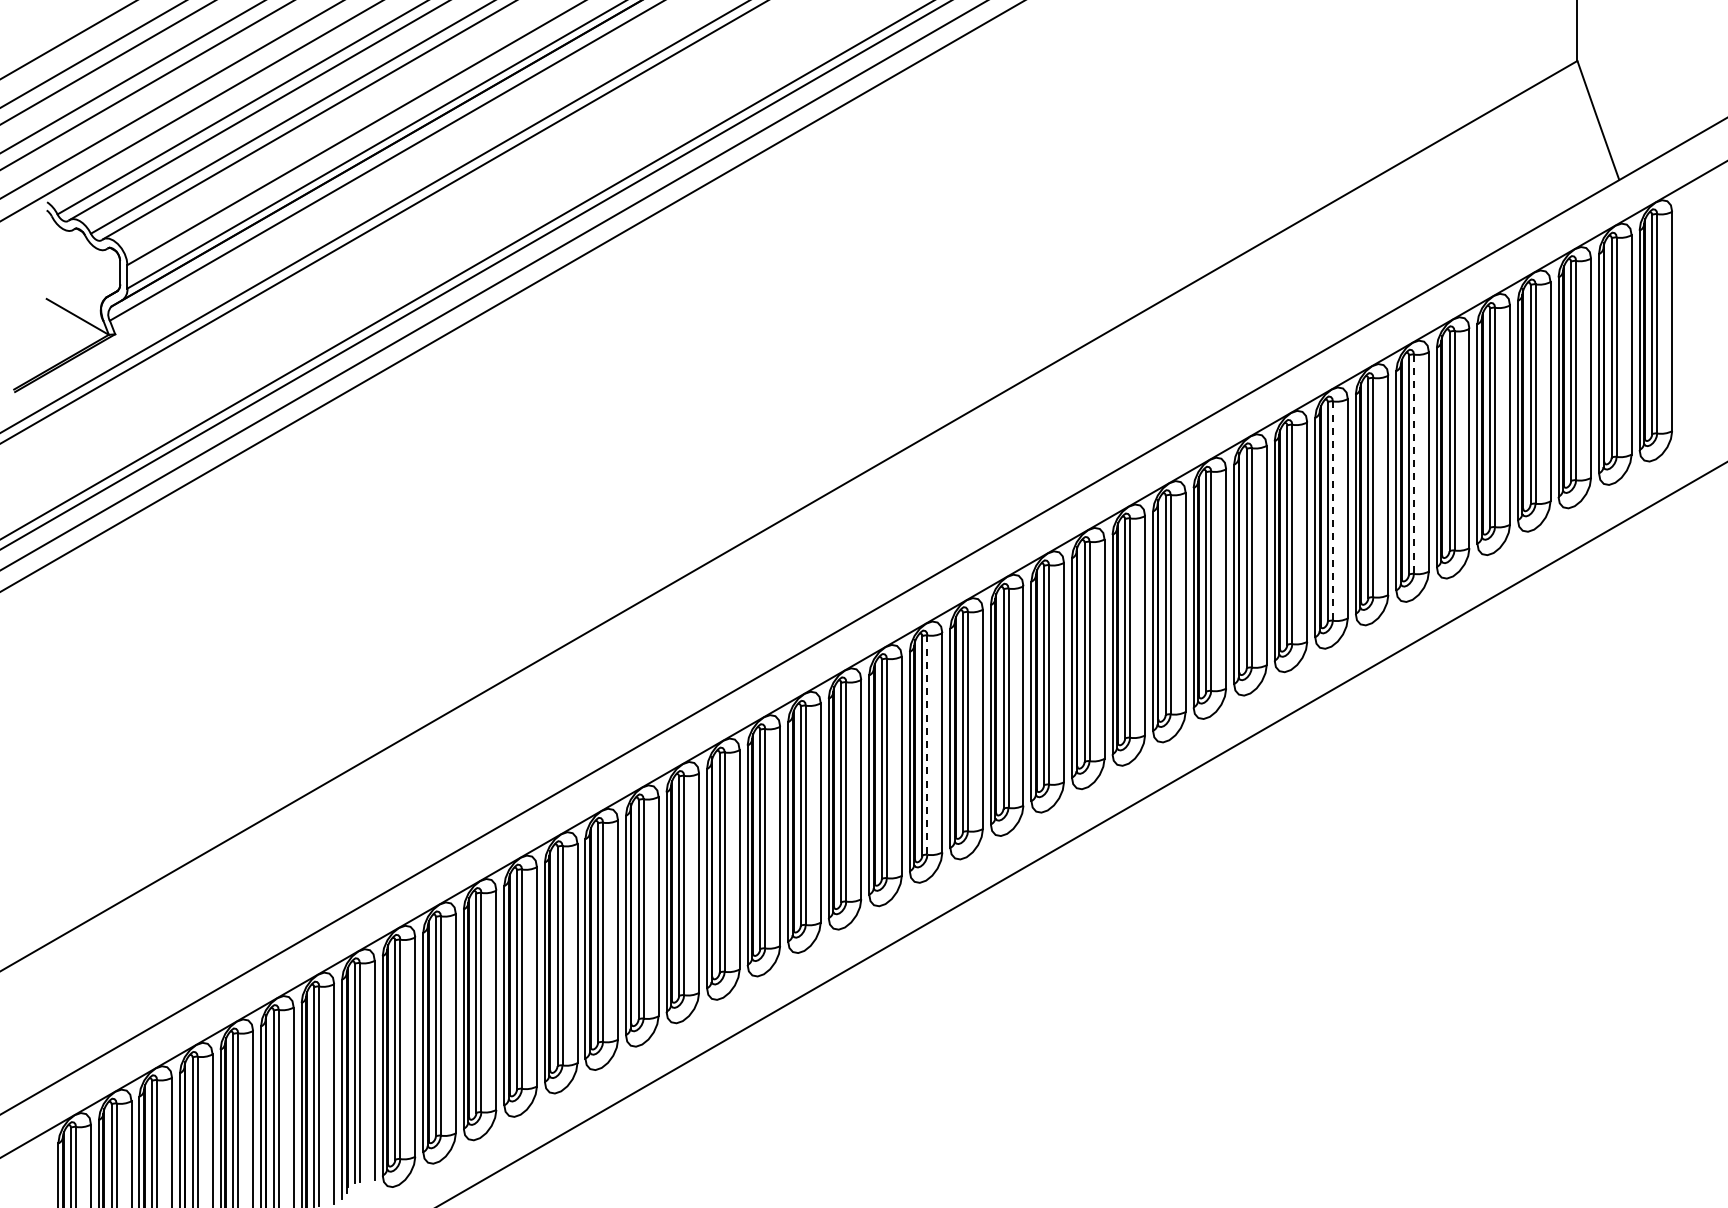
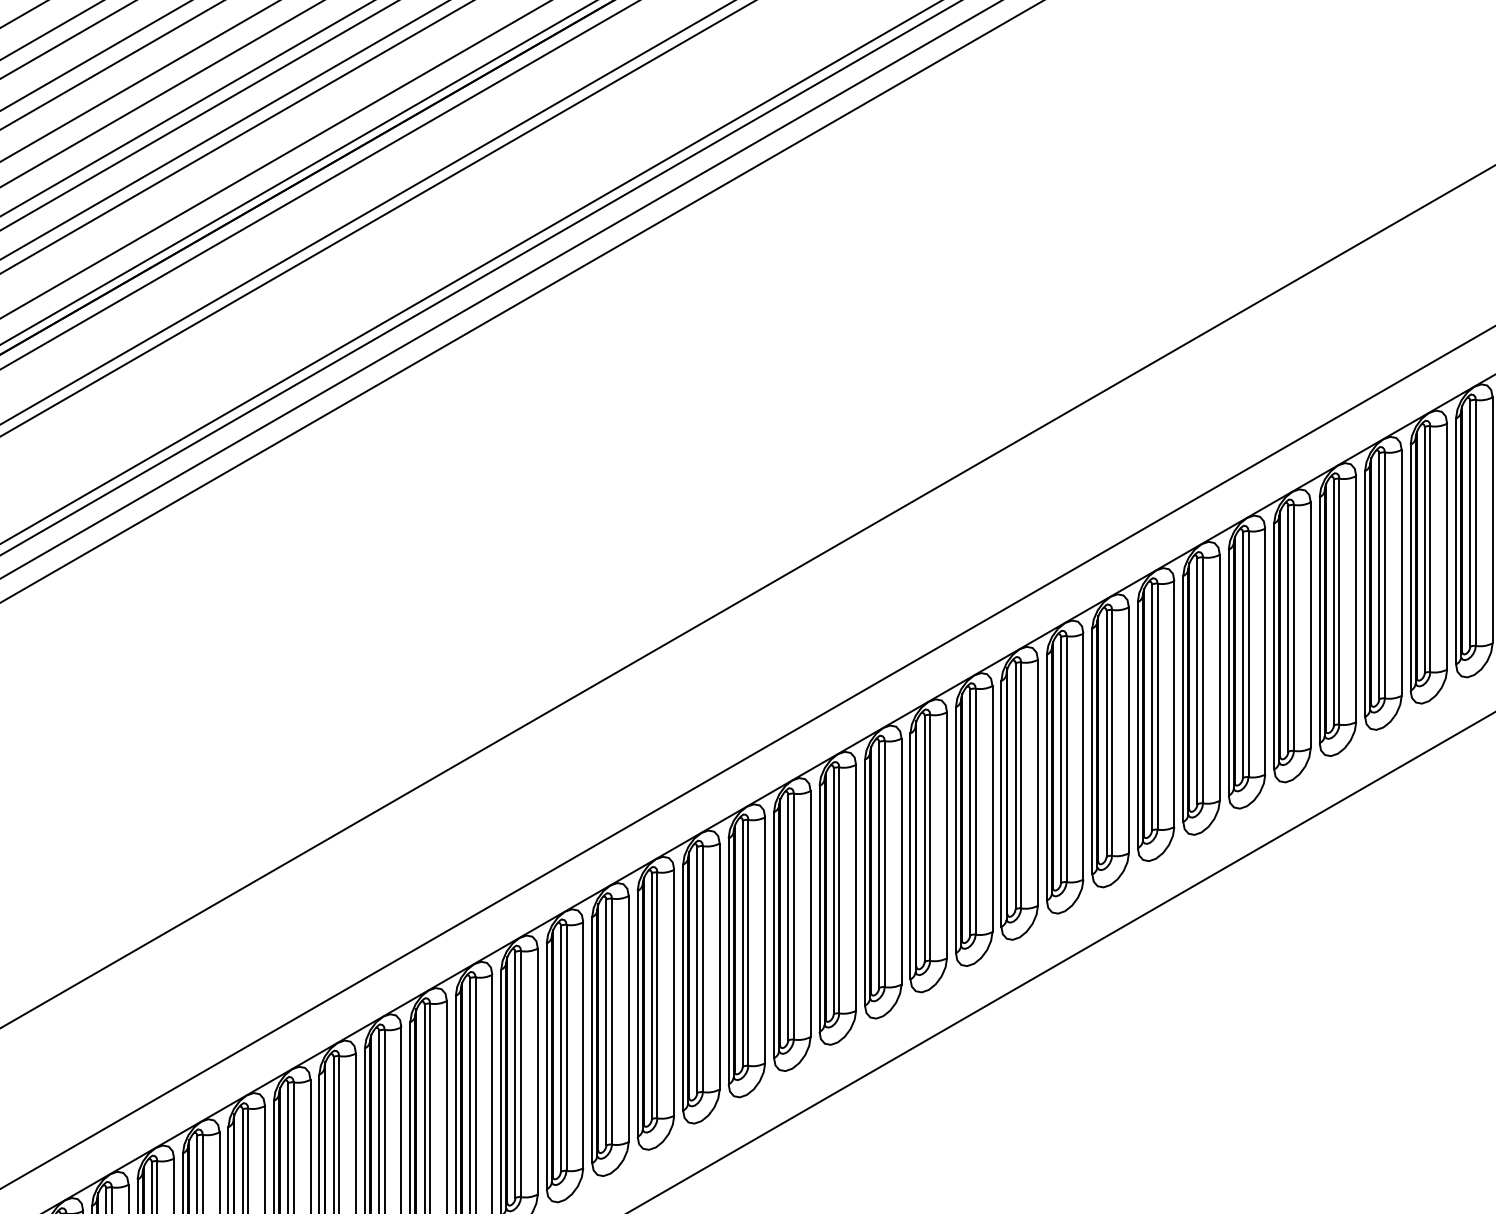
line: (1413, 464) -> (1429, 549), dashed -> solid
line: (1332, 511) -> (1339, 602), dashed -> solid
line: (927, 745) -> (884, 864), dashed -> solid

